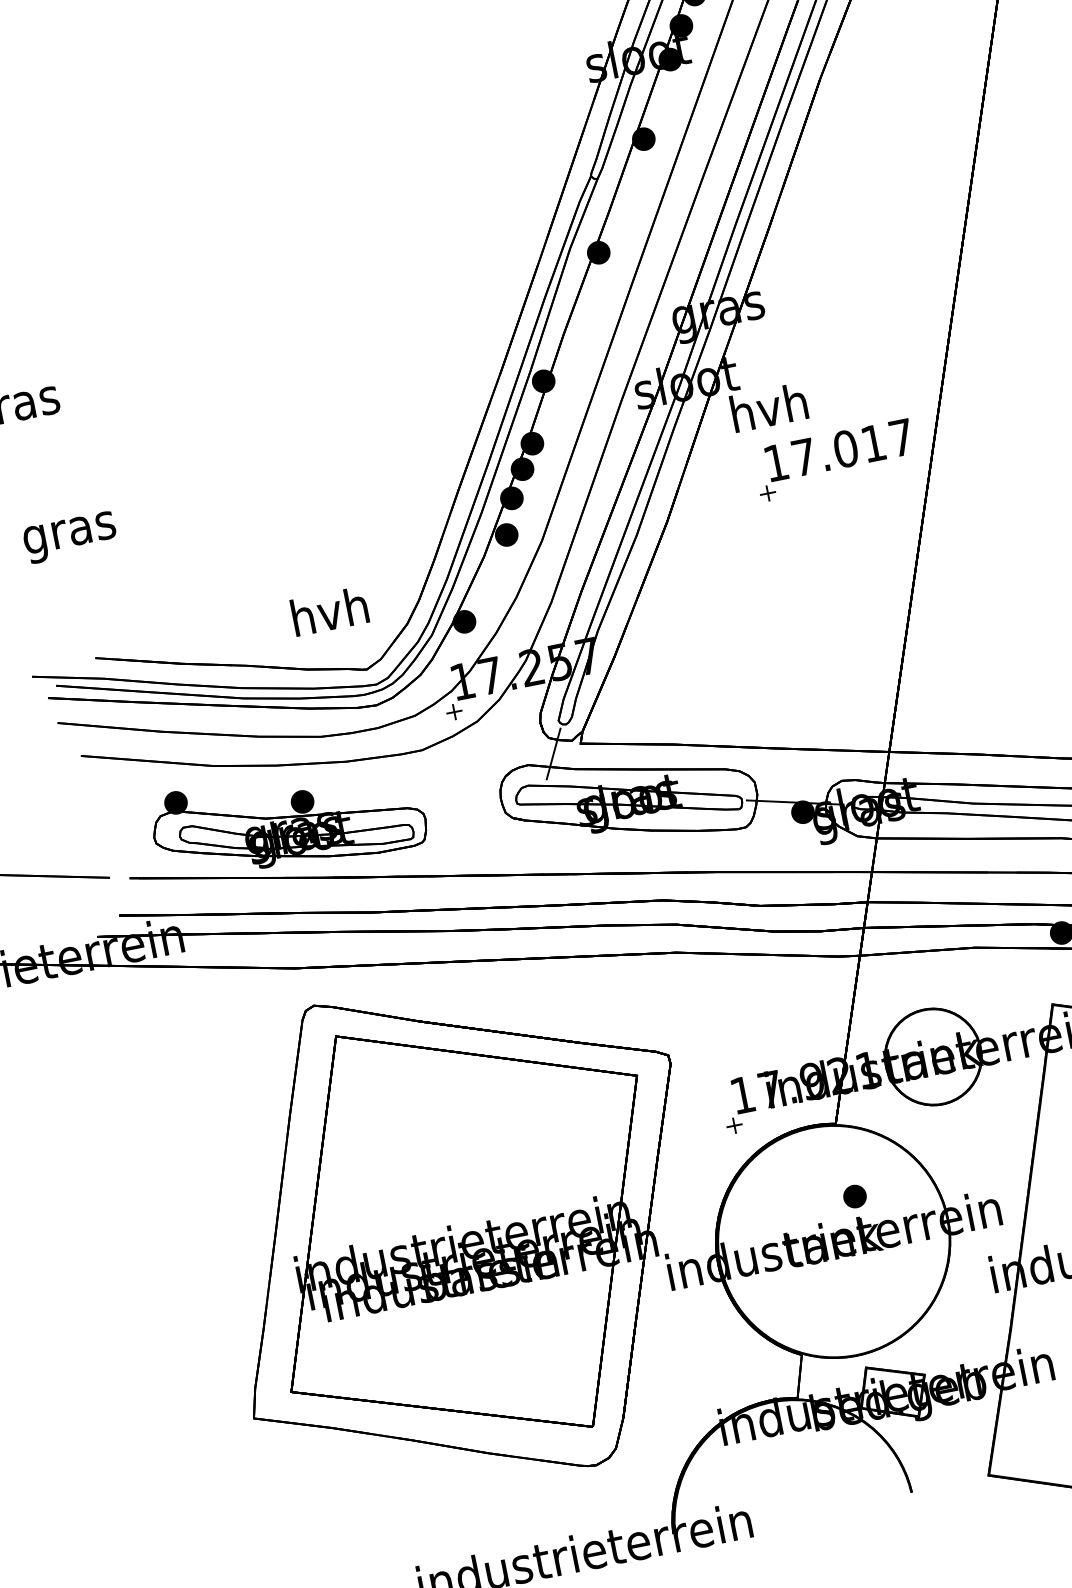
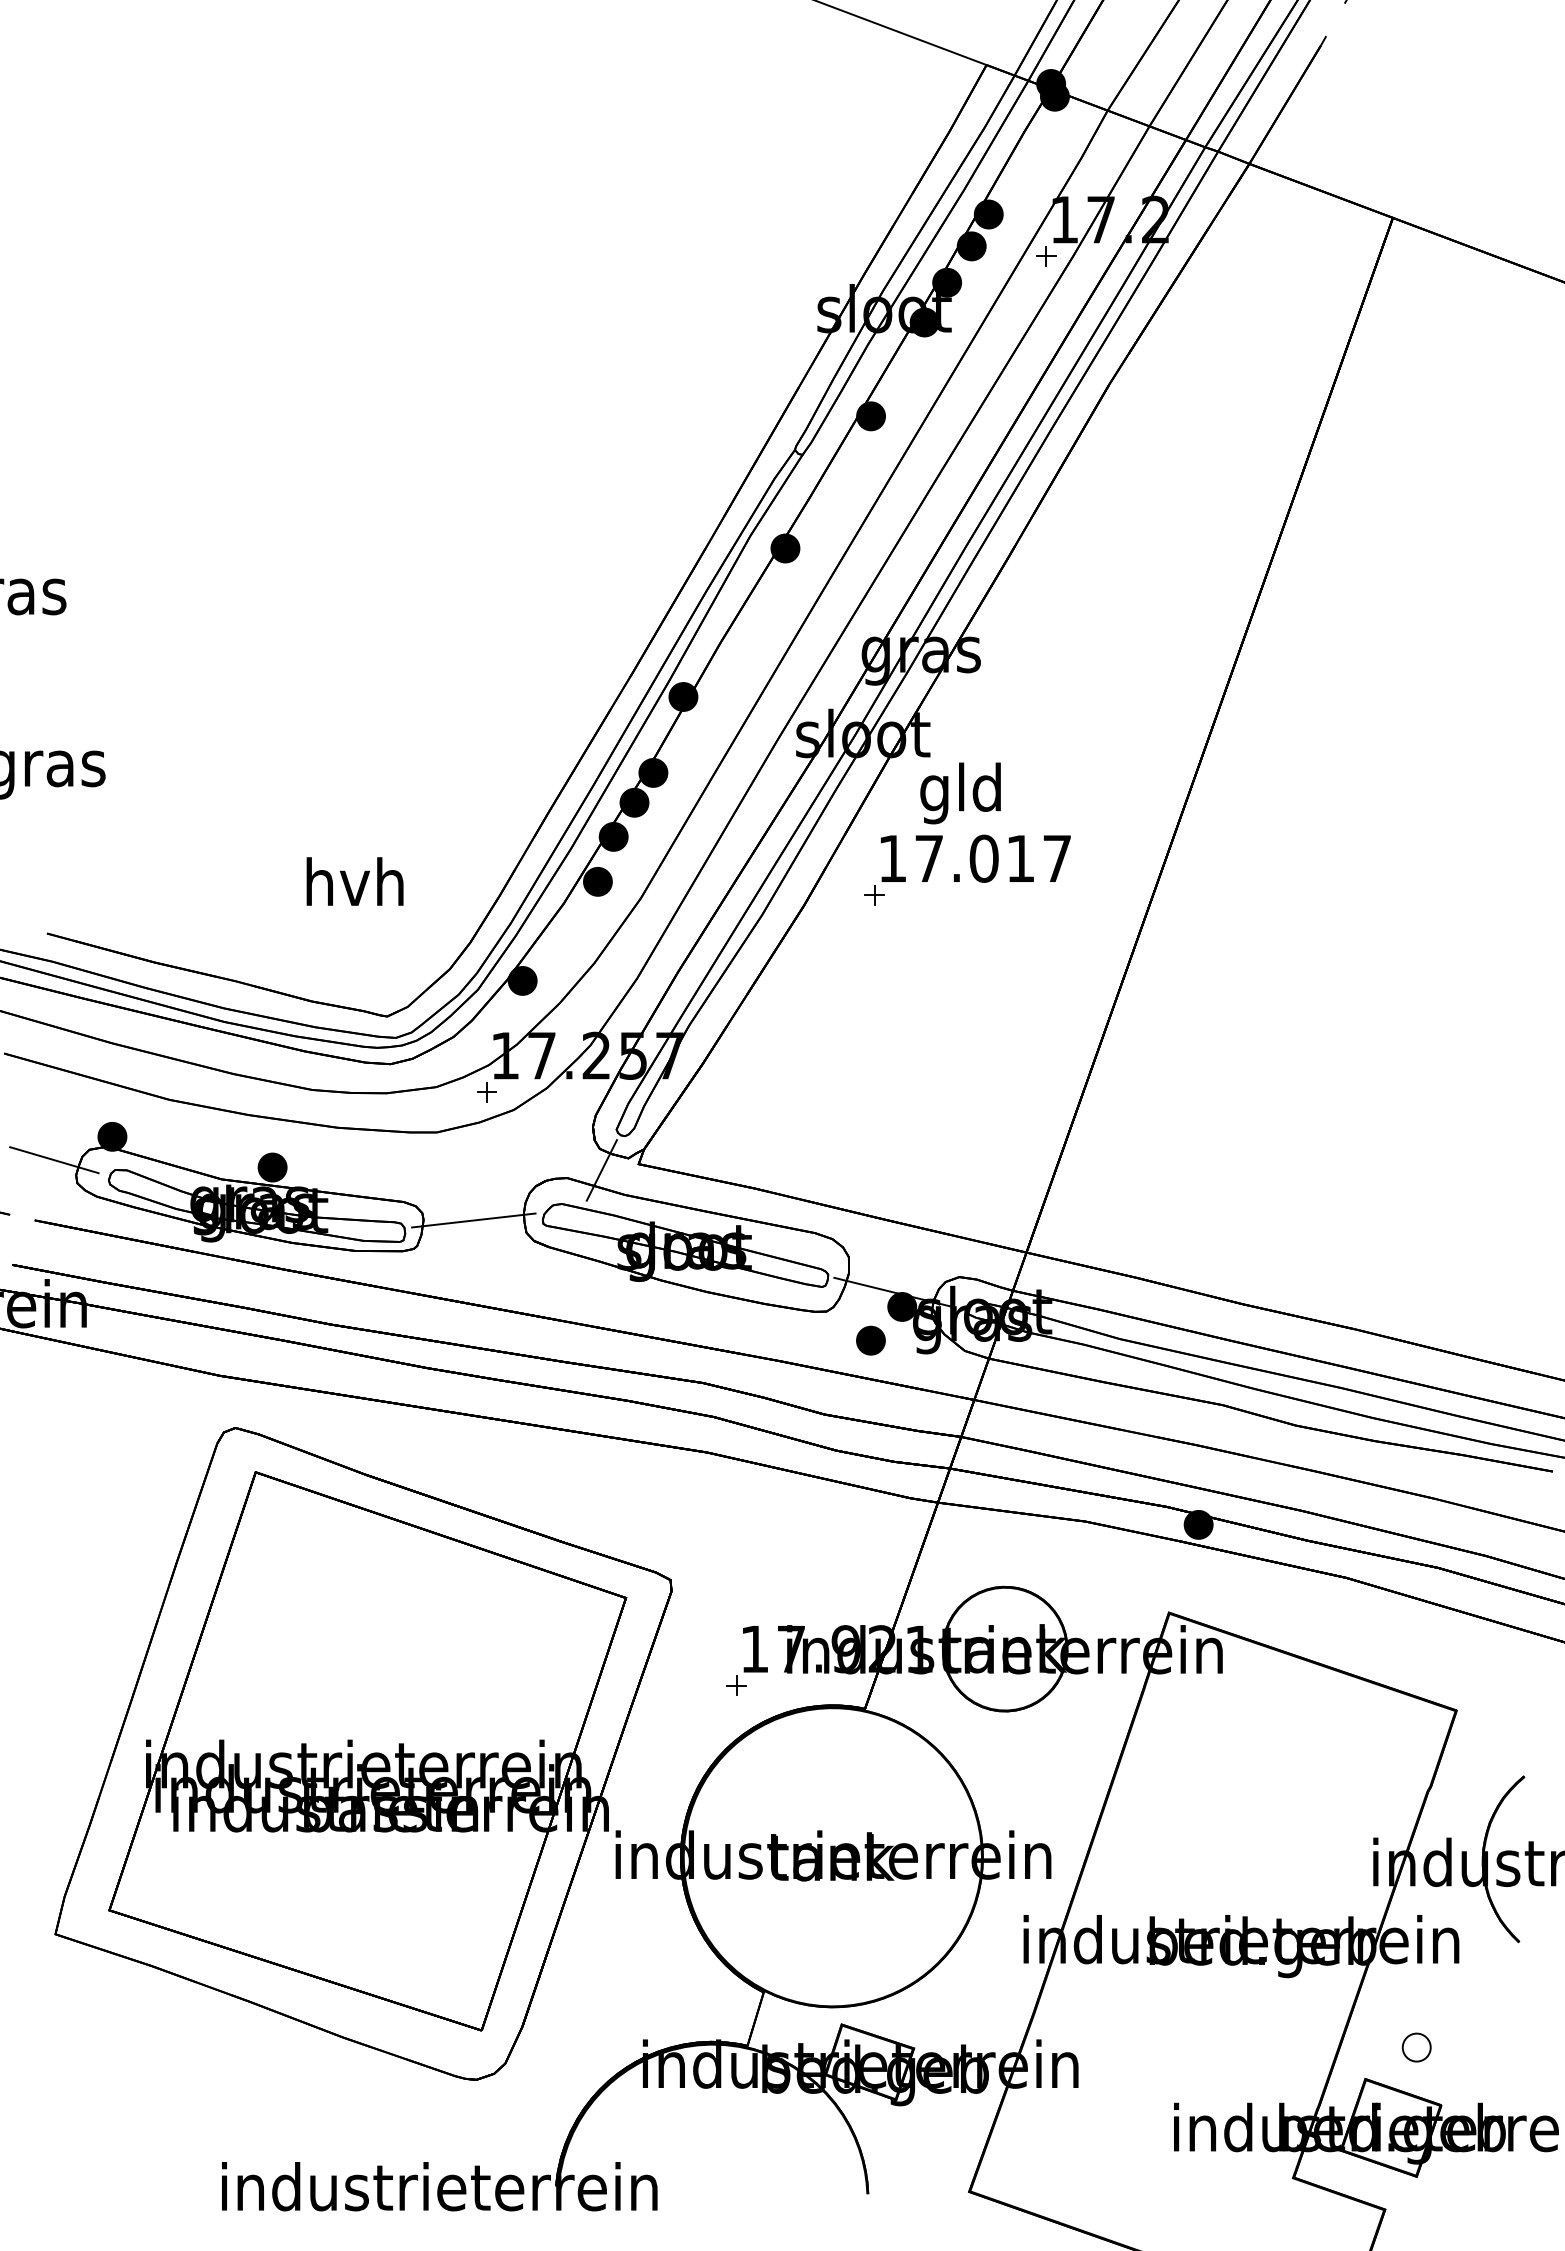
text: (769, 412) -> (961, 793), hvh -> gld
part: (834, 459) -> (967, 869), moved
text: (329, 611) -> (354, 881), moved
line: (463, 811) -> (473, 1220), added
line: (135, 829) -> (54, 1160), added
part: (854, 1196) -> (870, 1340), moved

